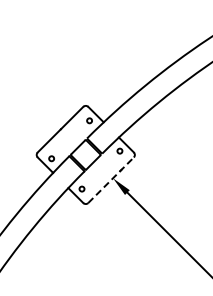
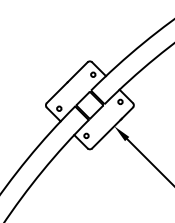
line: (111, 179) -> (112, 127), dashed -> solid

